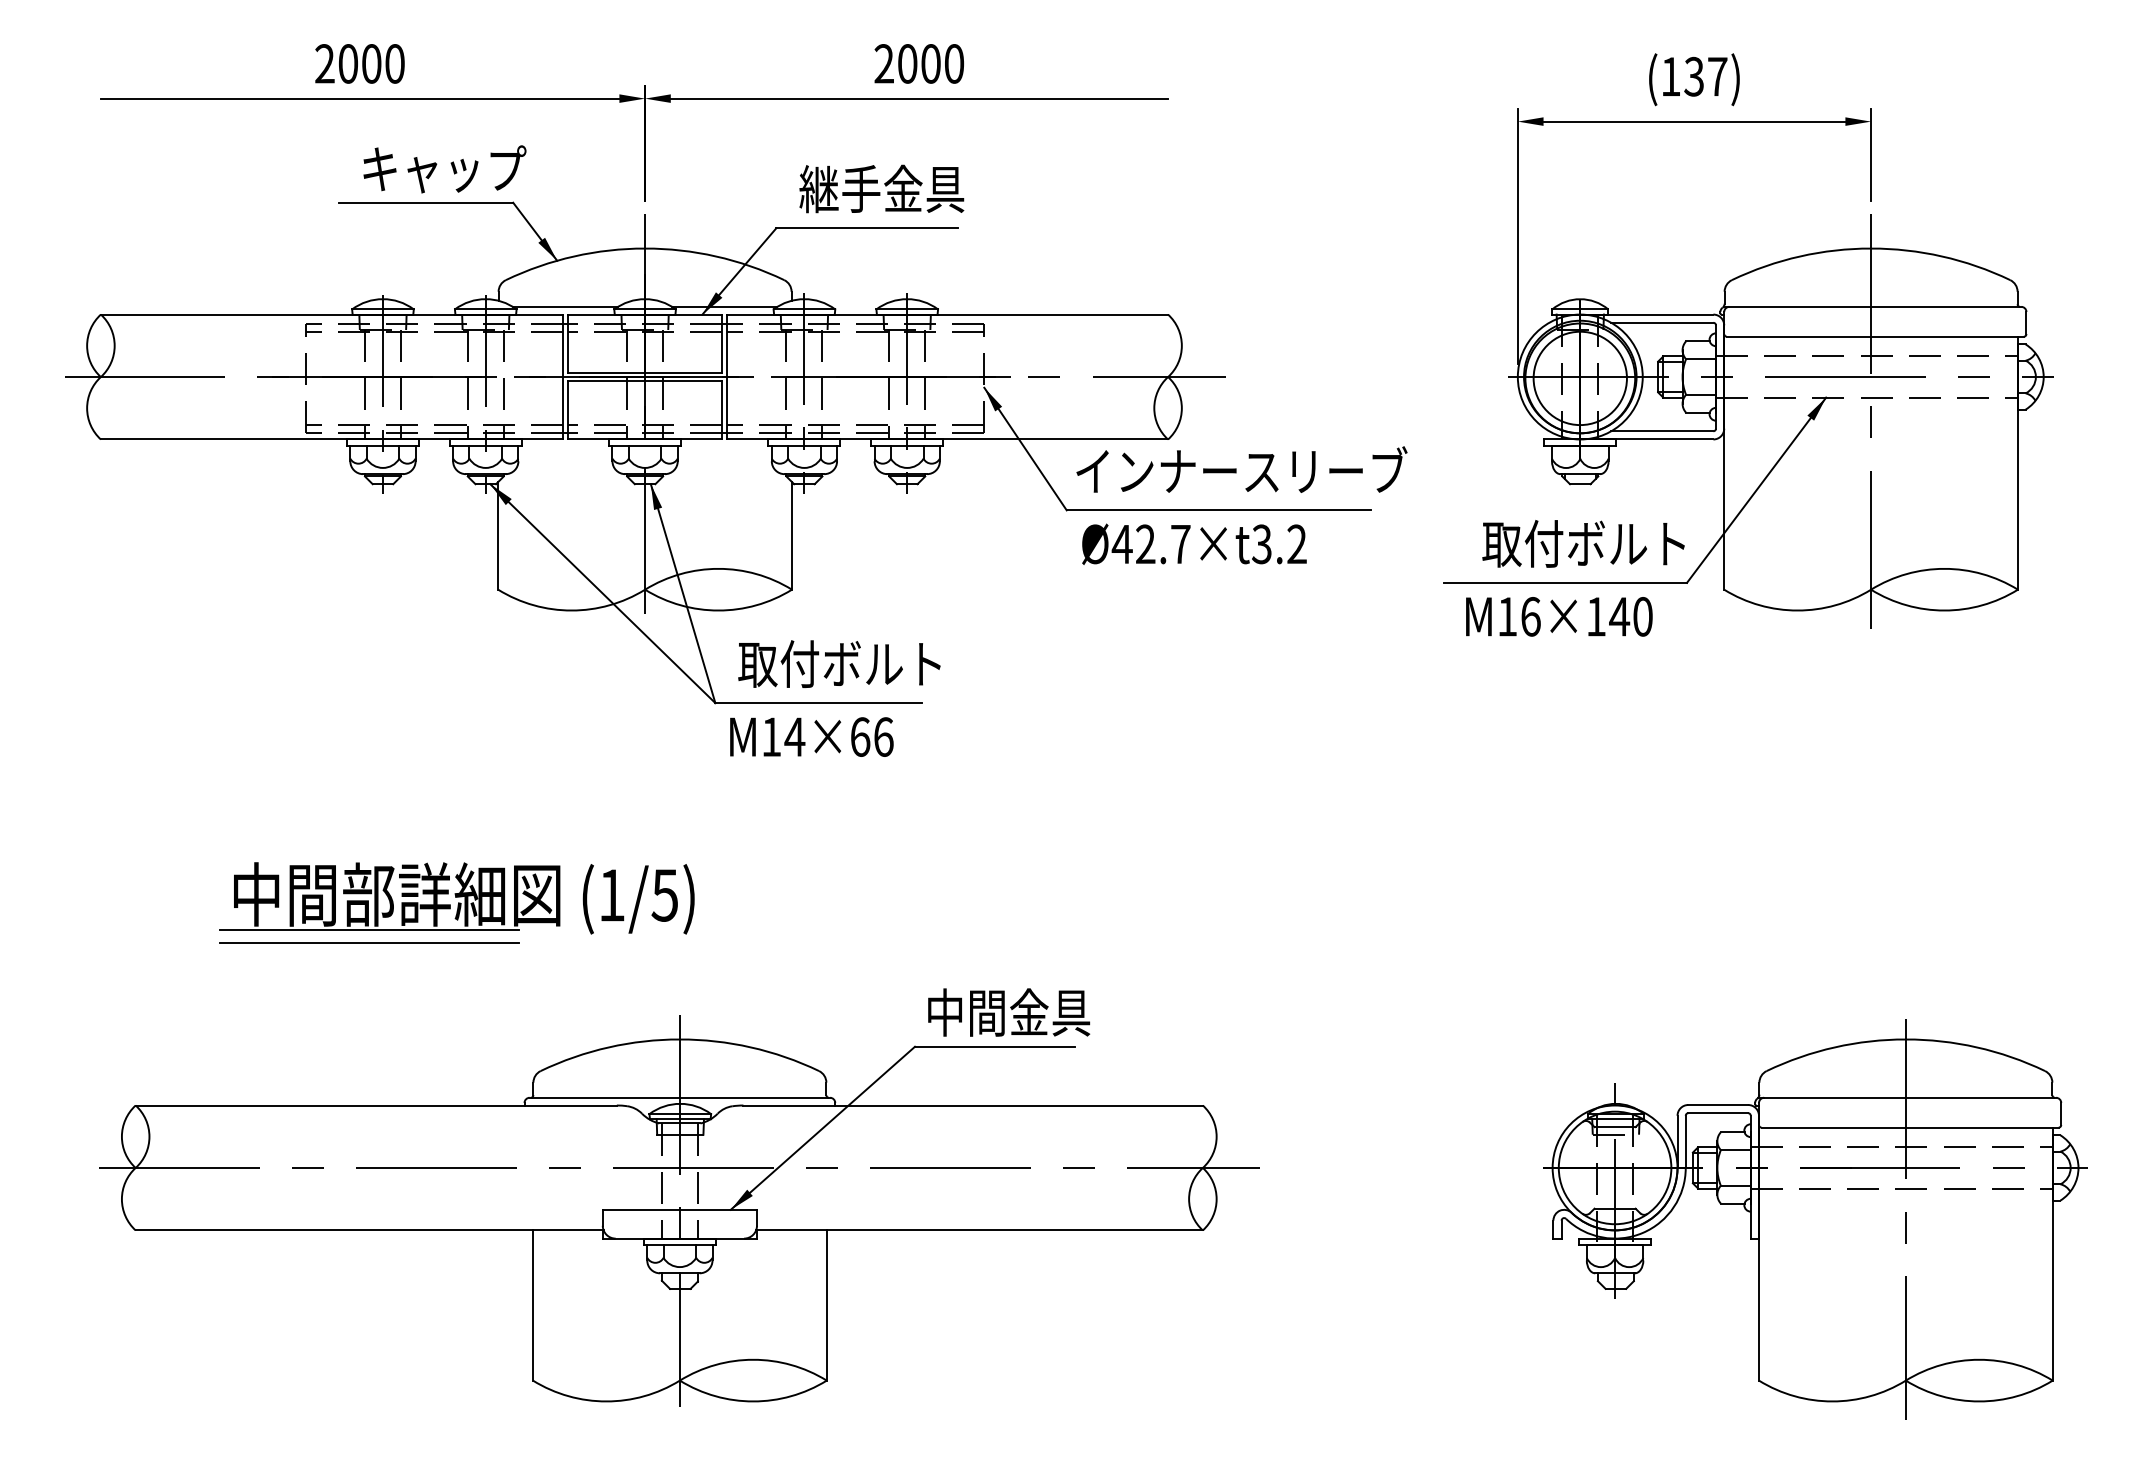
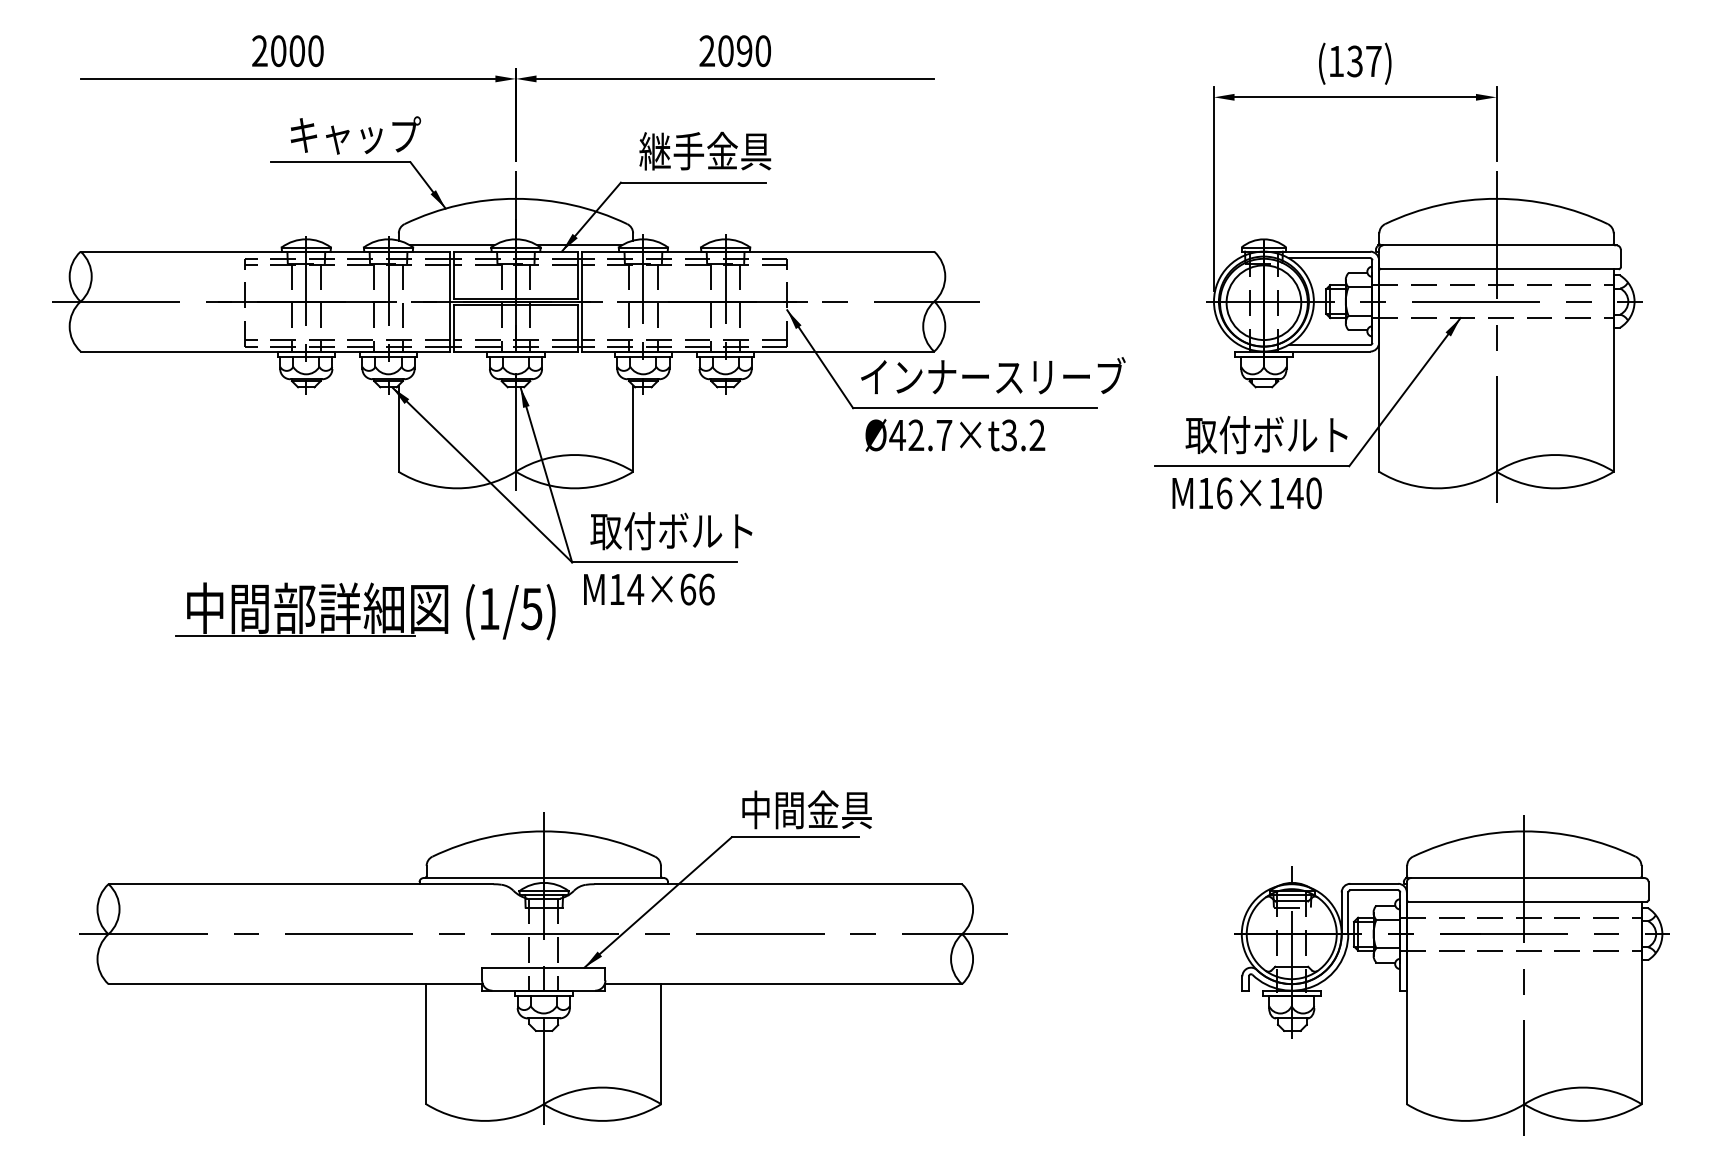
text: (930, 63) -> (744, 50), 2000 -> 2090
part: (456, 898) -> (365, 611), moved
line: (369, 942) -> (295, 753), removed

